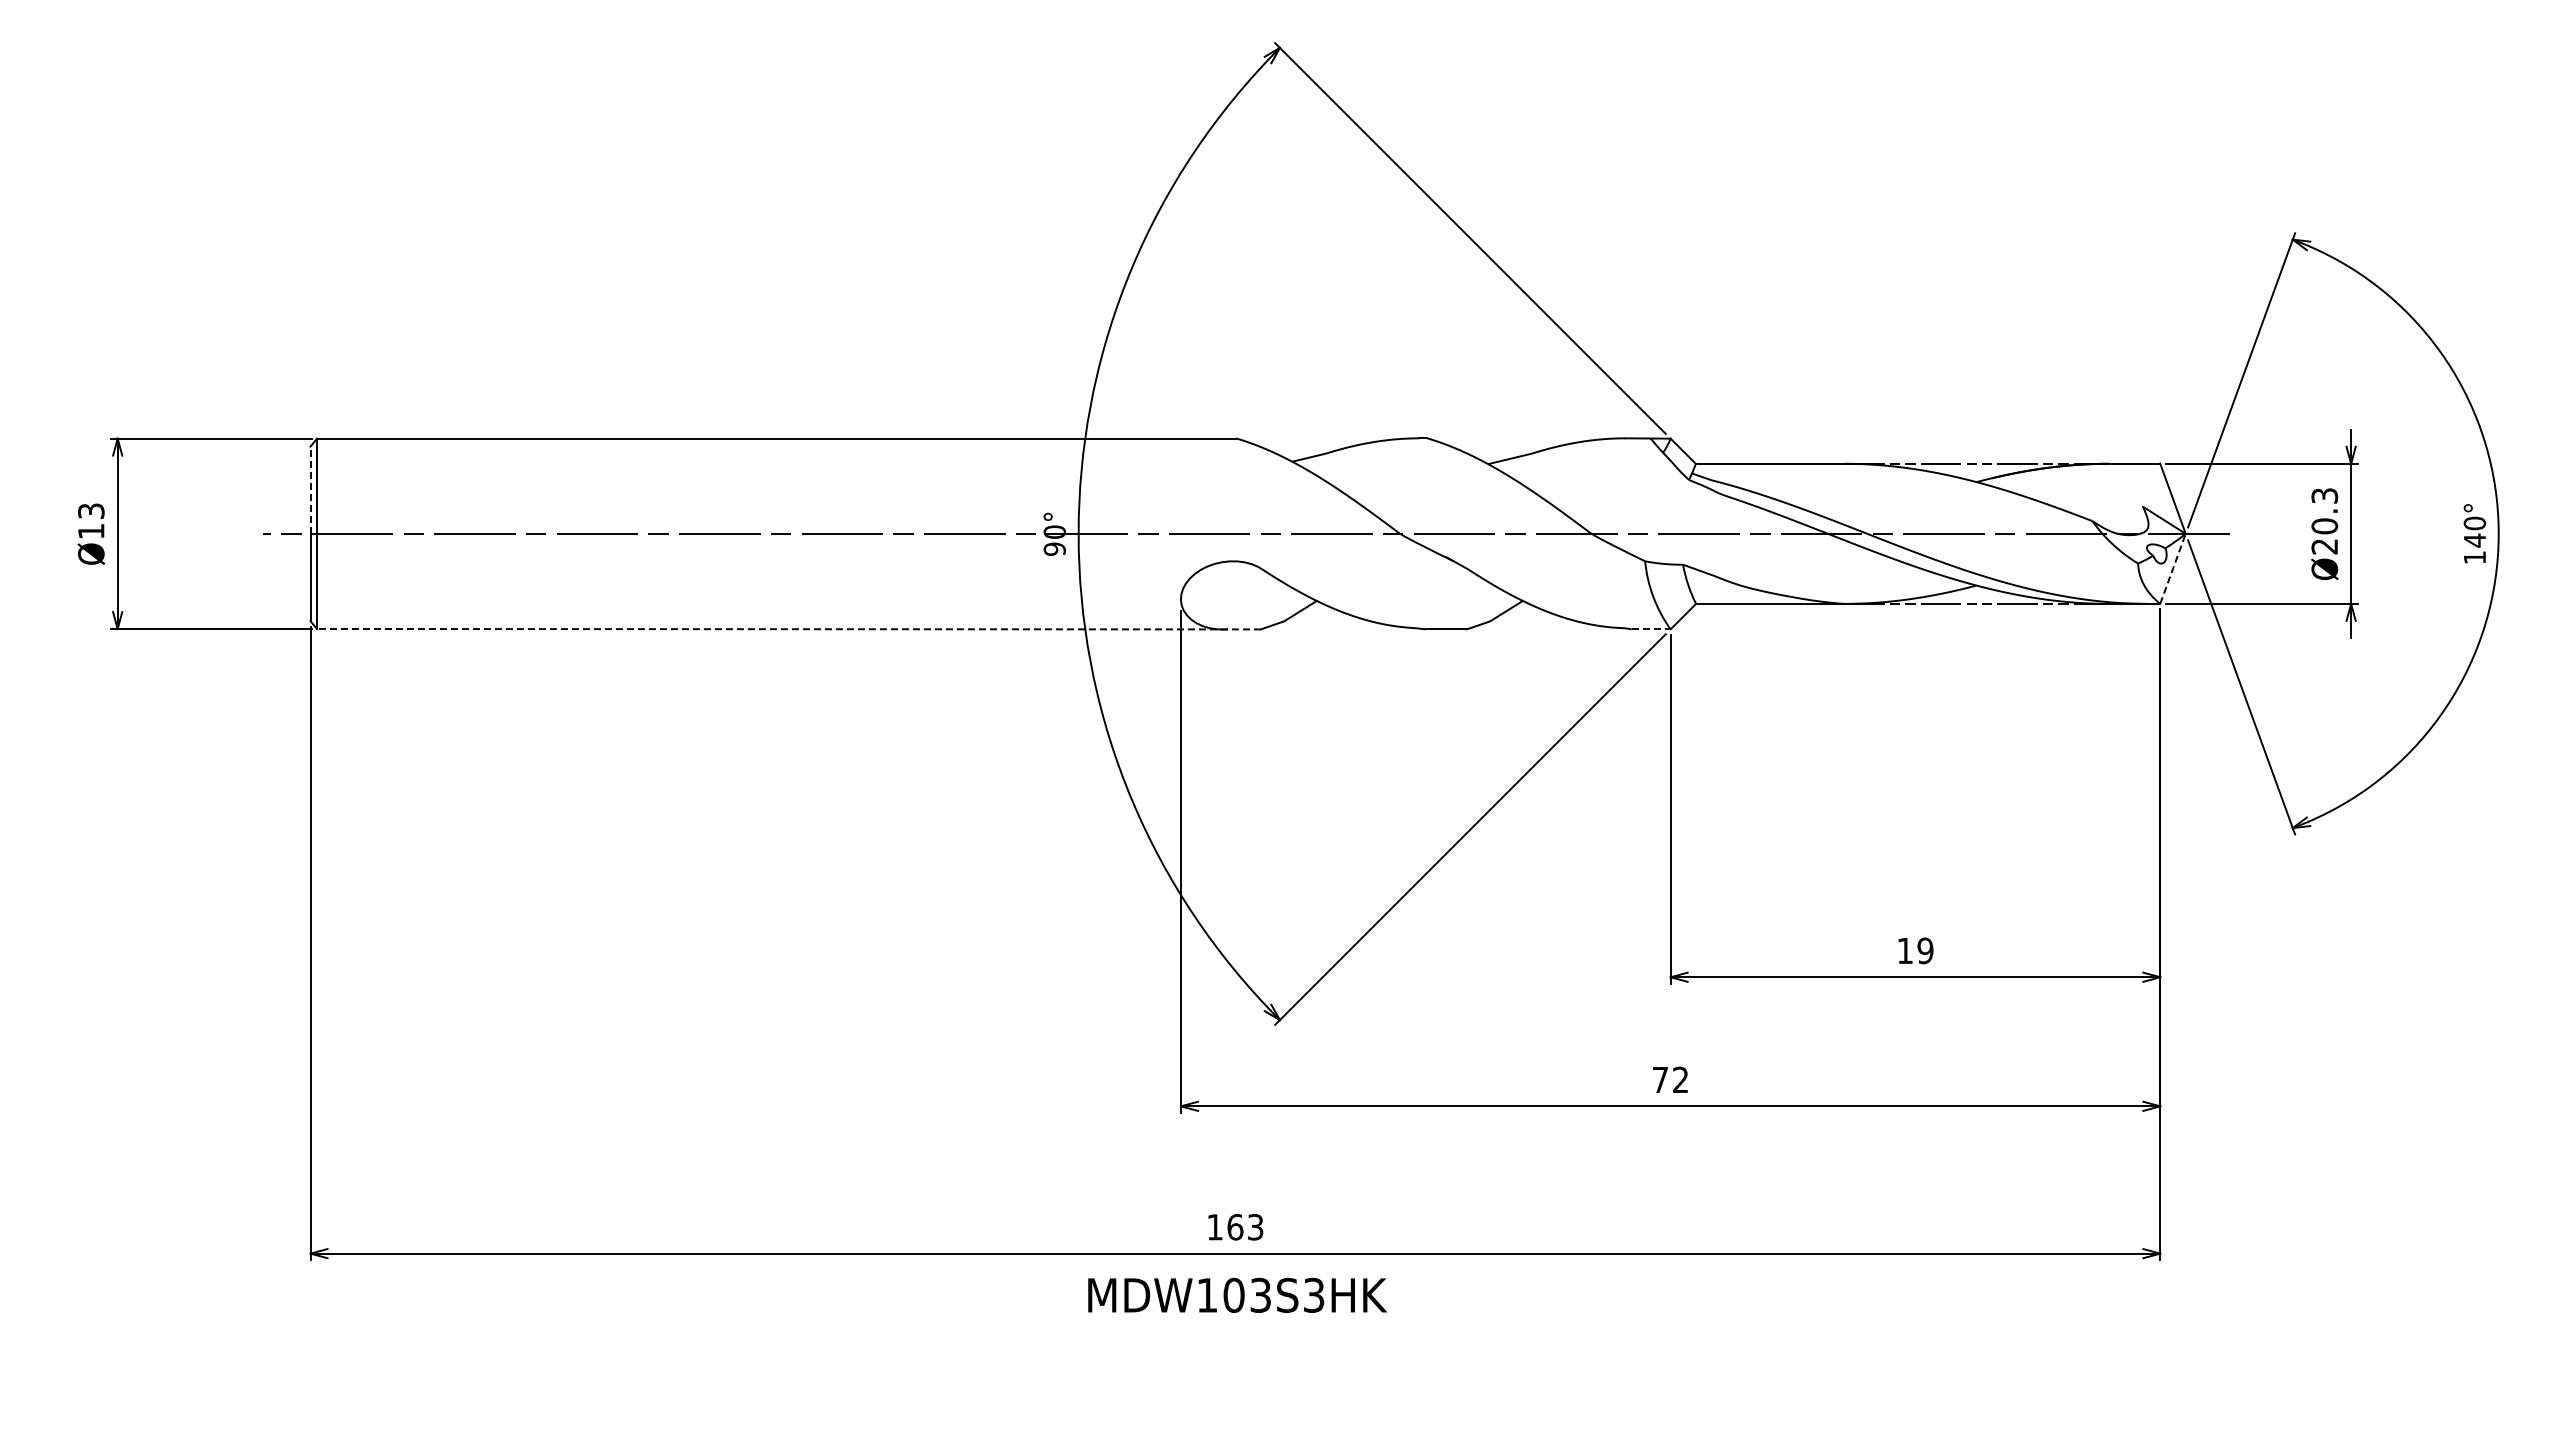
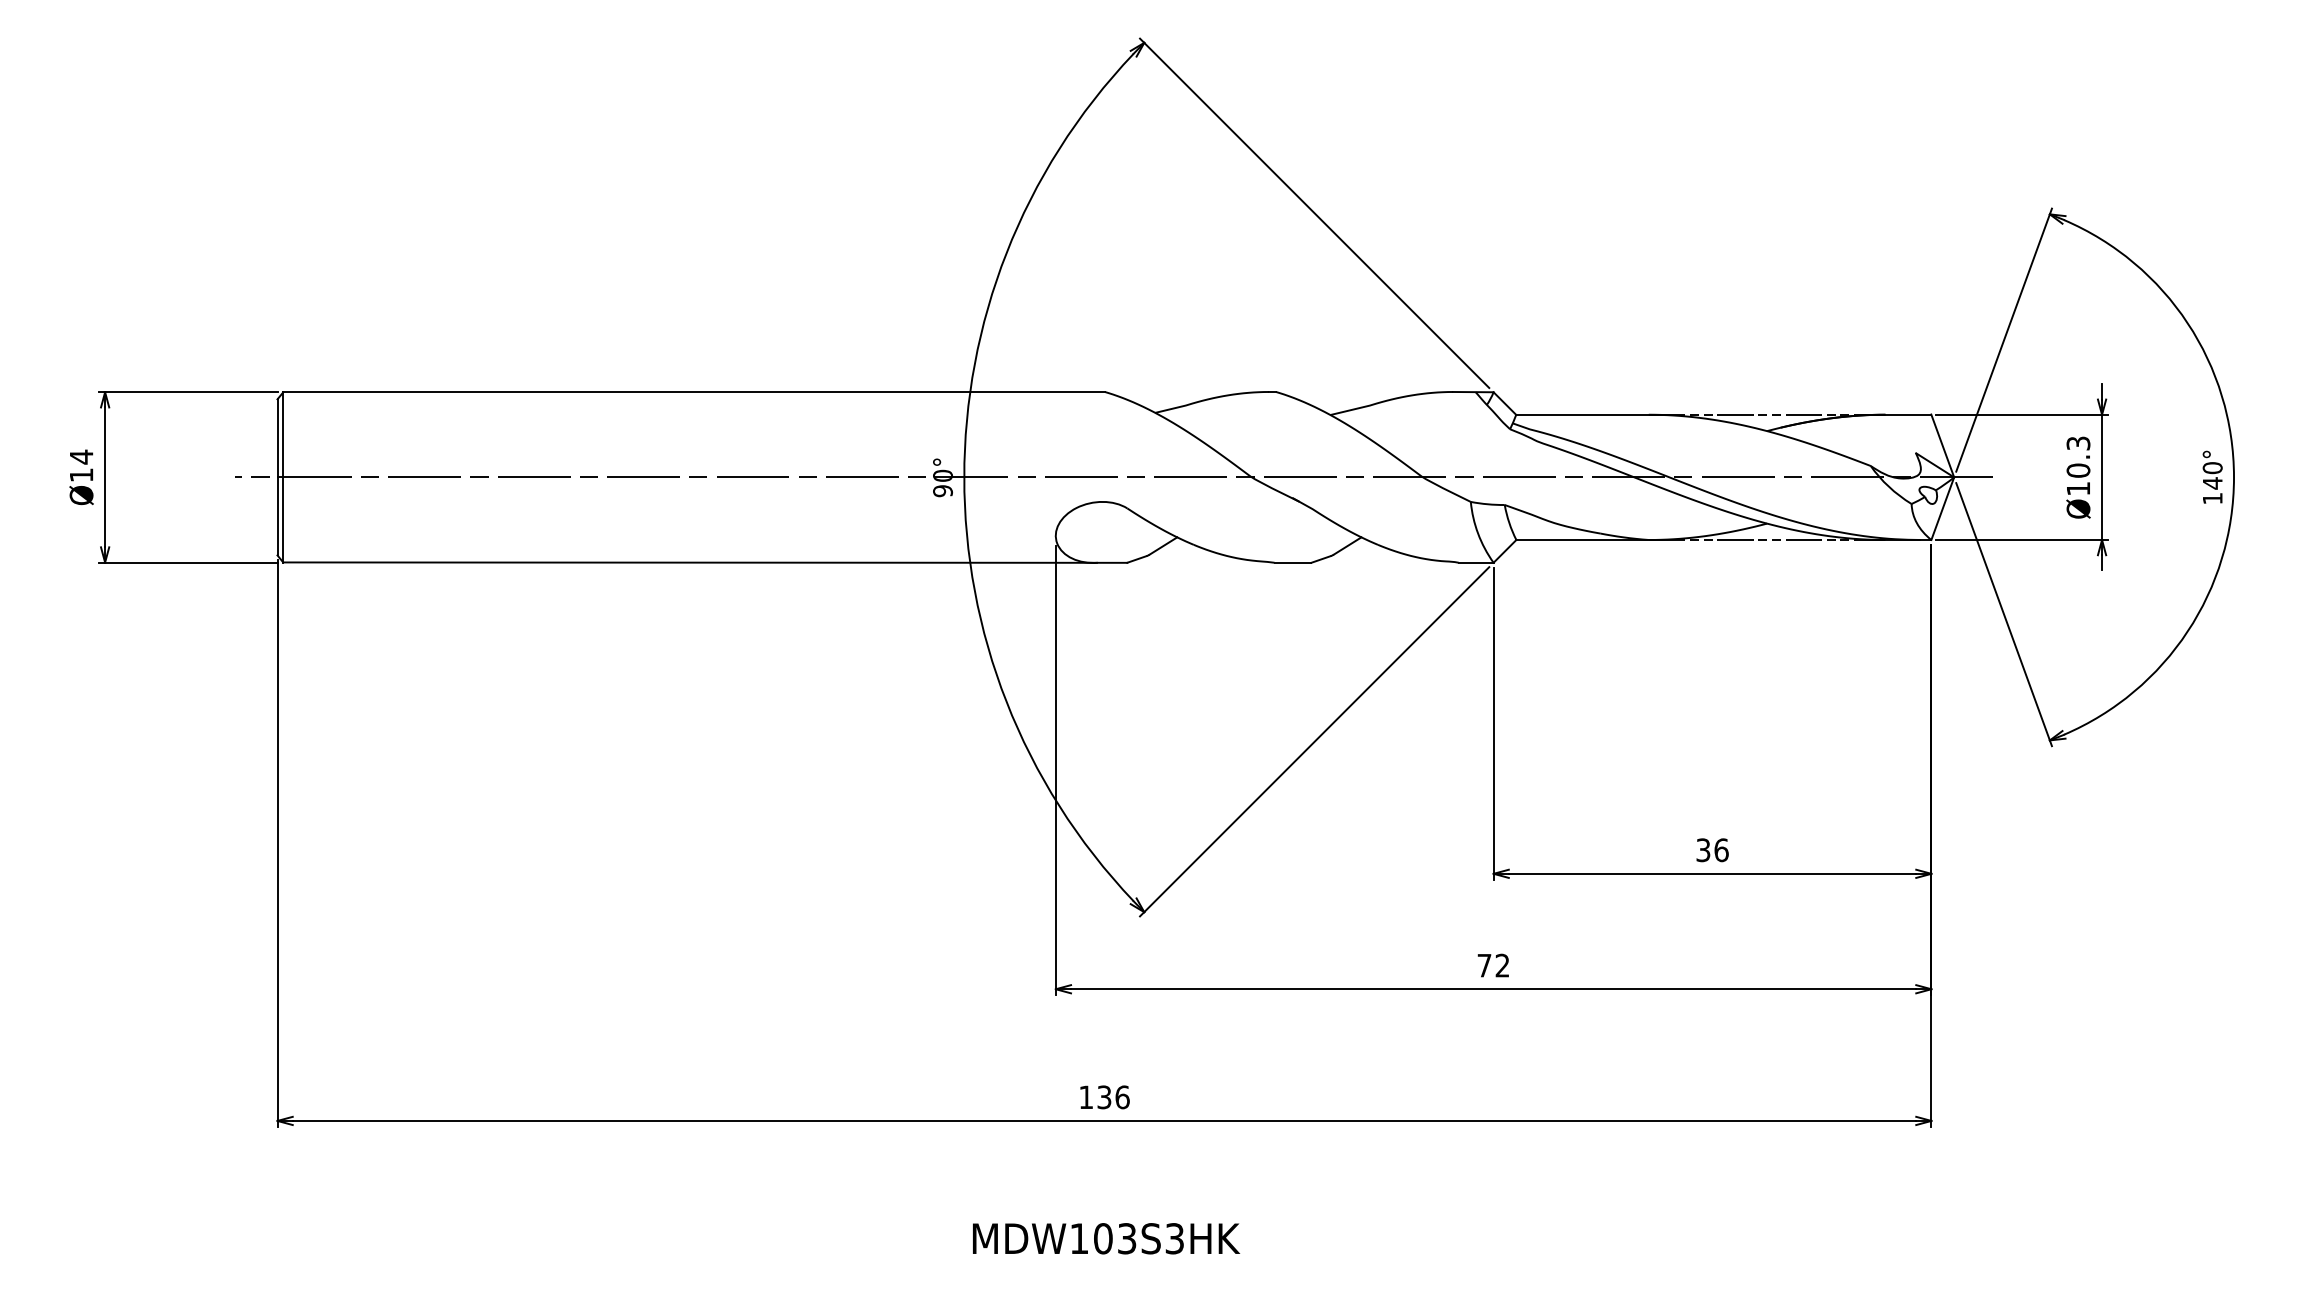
line: (310, 490) -> (277, 438), dashed -> solid
text: (91, 510) -> (81, 456), Ø13 -> Ø14
text: (2324, 546) -> (2078, 488), Ø20.3 -> Ø10.3
line: (2173, 568) -> (1943, 508), dashed -> solid
line: (788, 629) -> (704, 562), dashed -> solid
line: (1651, 629) -> (1476, 562), dashed -> solid
text: (1915, 950) -> (1712, 849), 19 -> 36
text: (1245, 1227) -> (1113, 1097), 163 -> 136
text: (1237, 1294) -> (1106, 1237), moved

